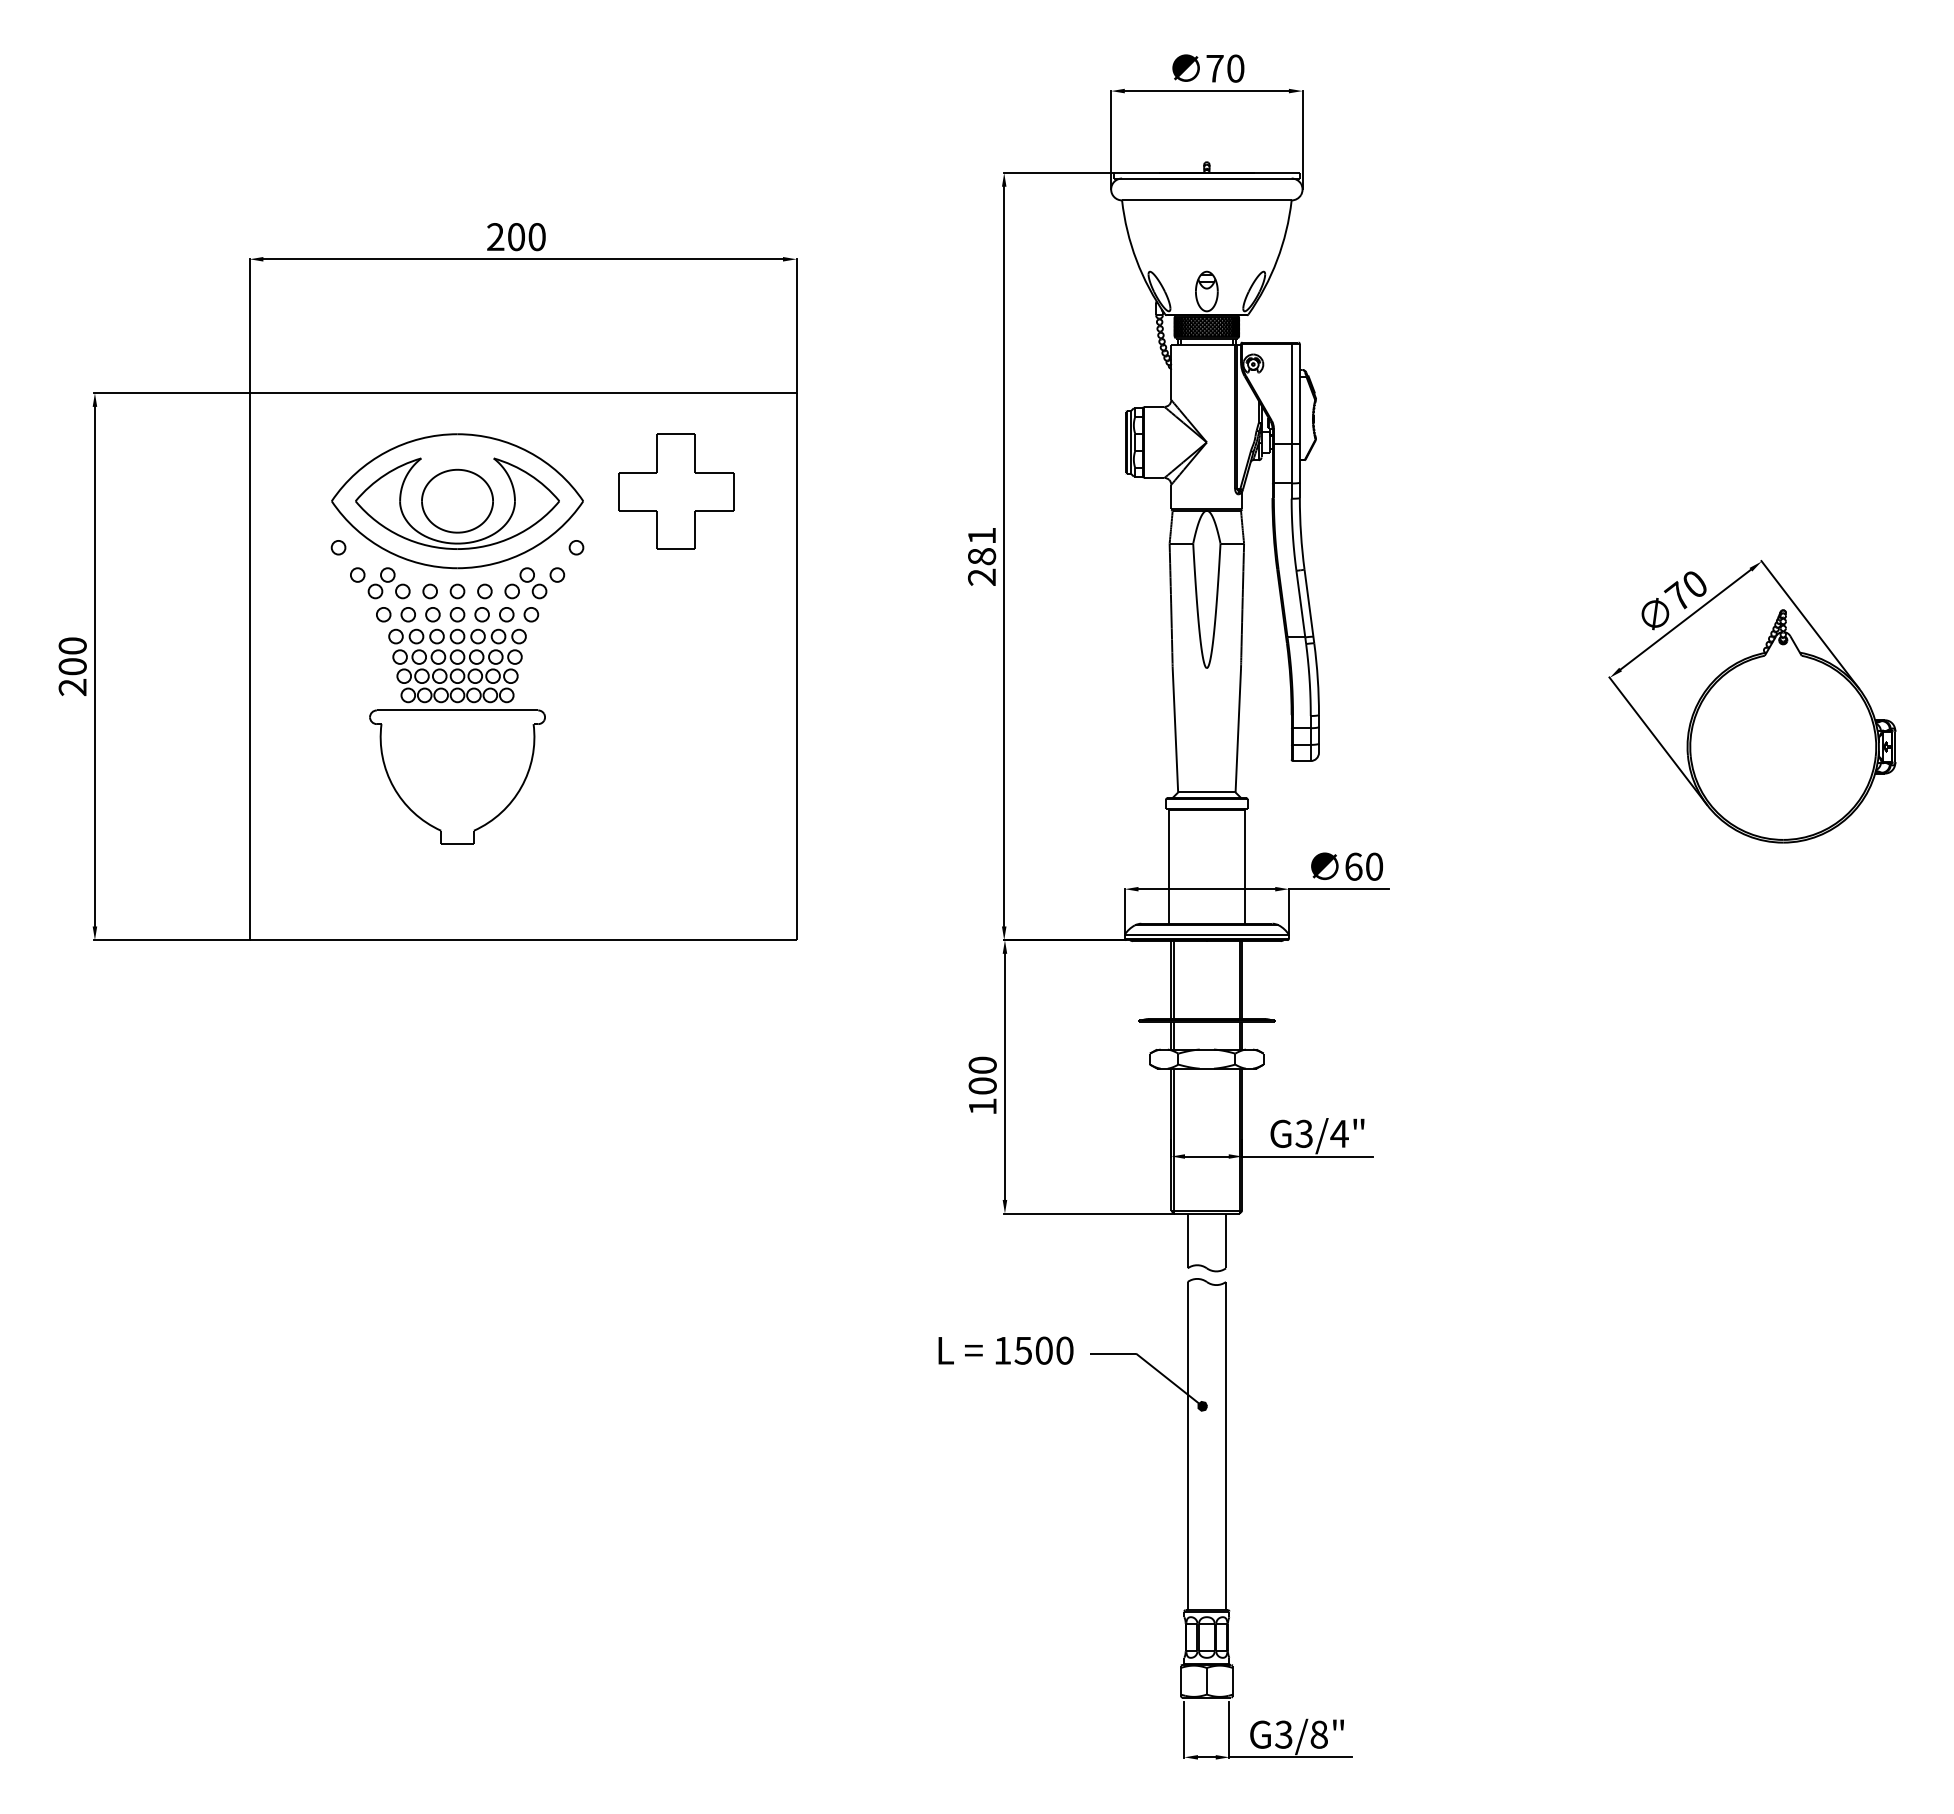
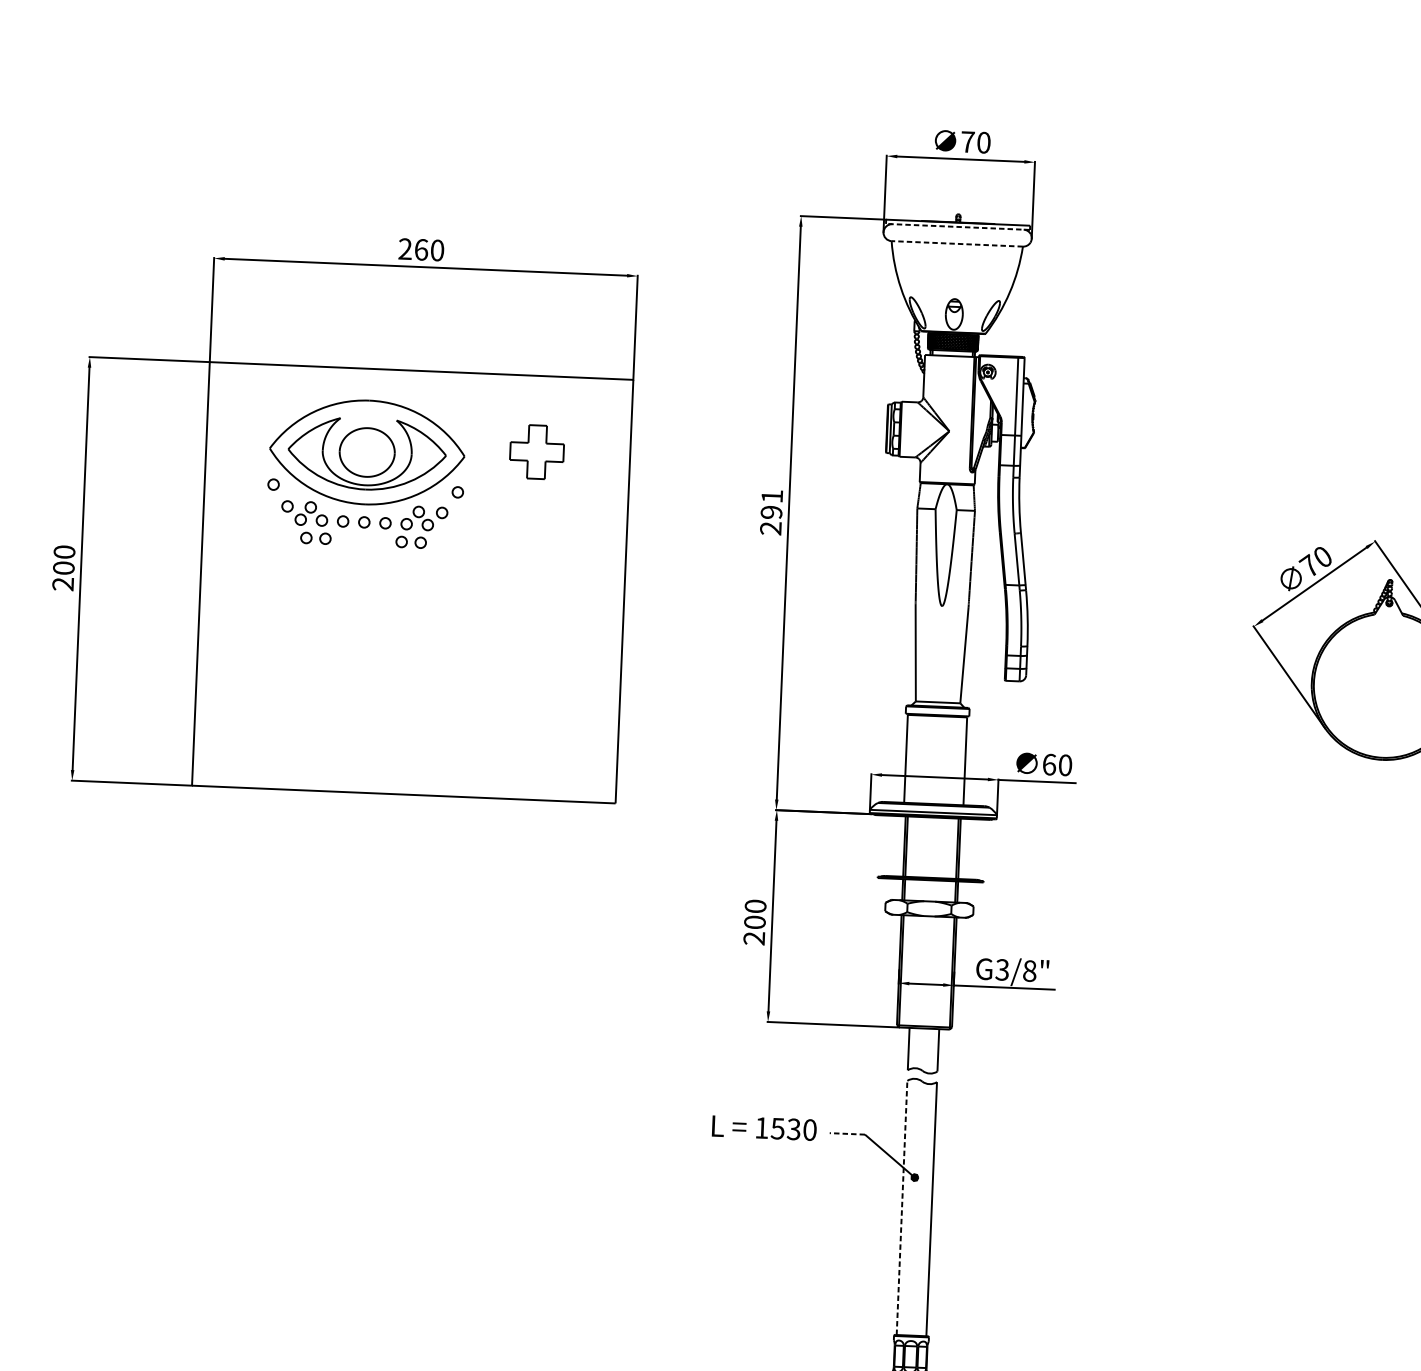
line: (1206, 178) -> (957, 226), solid -> dashed
line: (1206, 200) -> (957, 243), solid -> dashed
text: (516, 237) -> (421, 250), 200 -> 260
part: (676, 491) -> (537, 452), size x0.6
text: (982, 556) -> (771, 512), 281 -> 291
part: (457, 725) -> (359, 626), removed
text: (982, 1106) -> (754, 938), 100 -> 200
text: (1339, 1133) -> (1029, 970), G3/4" -> G3/8"
text: (1043, 1350) -> (793, 1129), 1500 -> 1530
line: (1113, 1353) -> (847, 1133), solid -> dashed
line: (1187, 1445) -> (901, 1207), solid -> dashed

